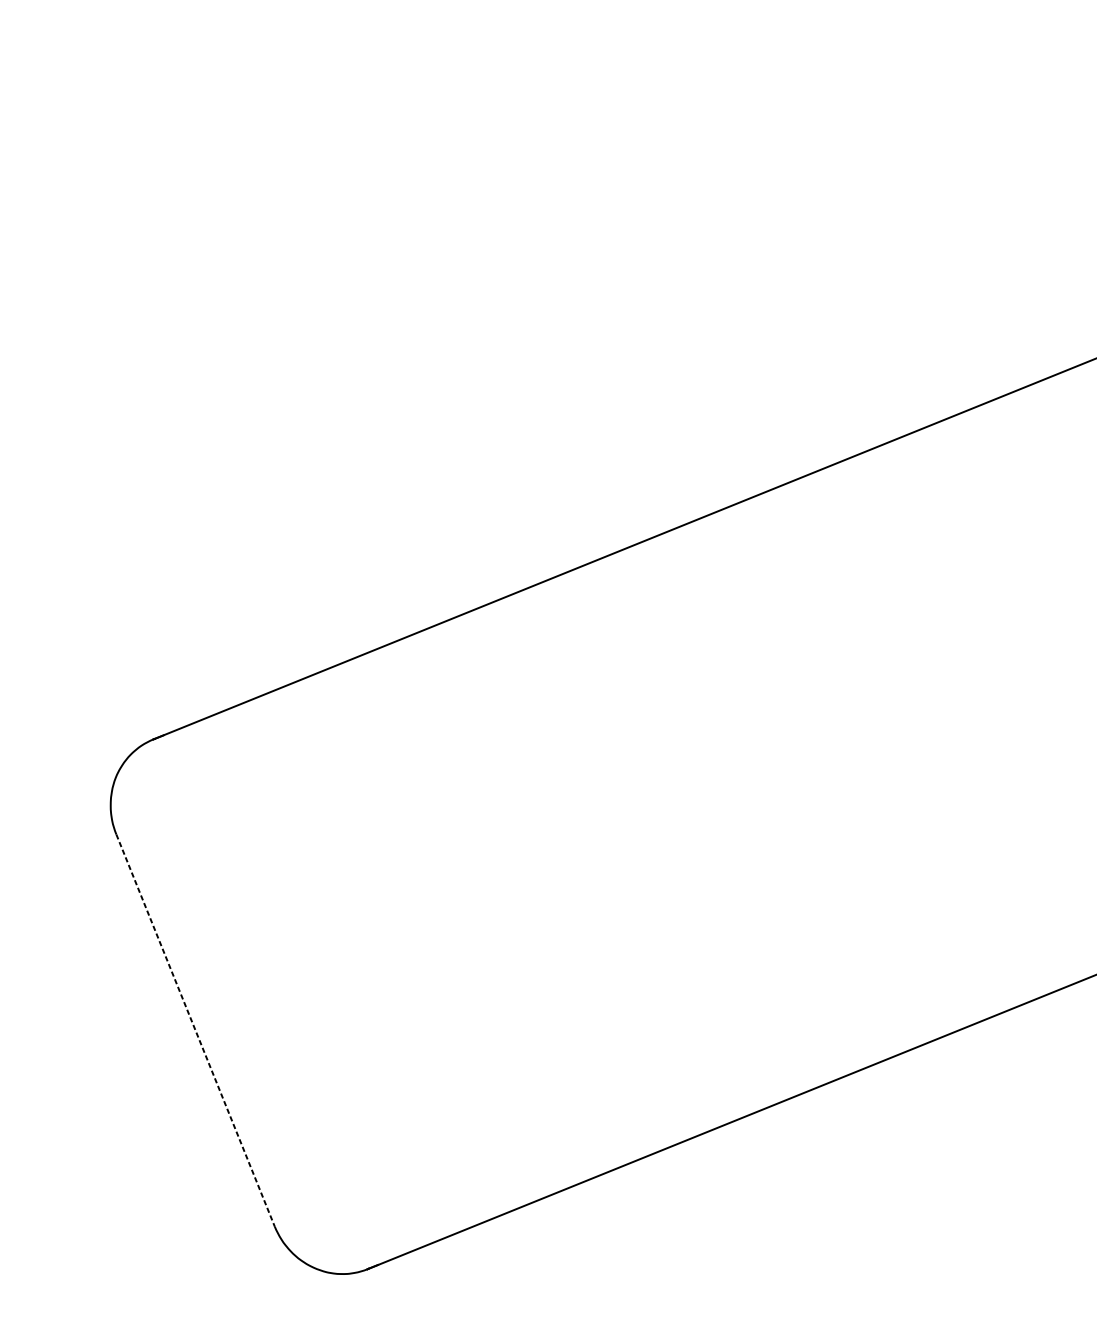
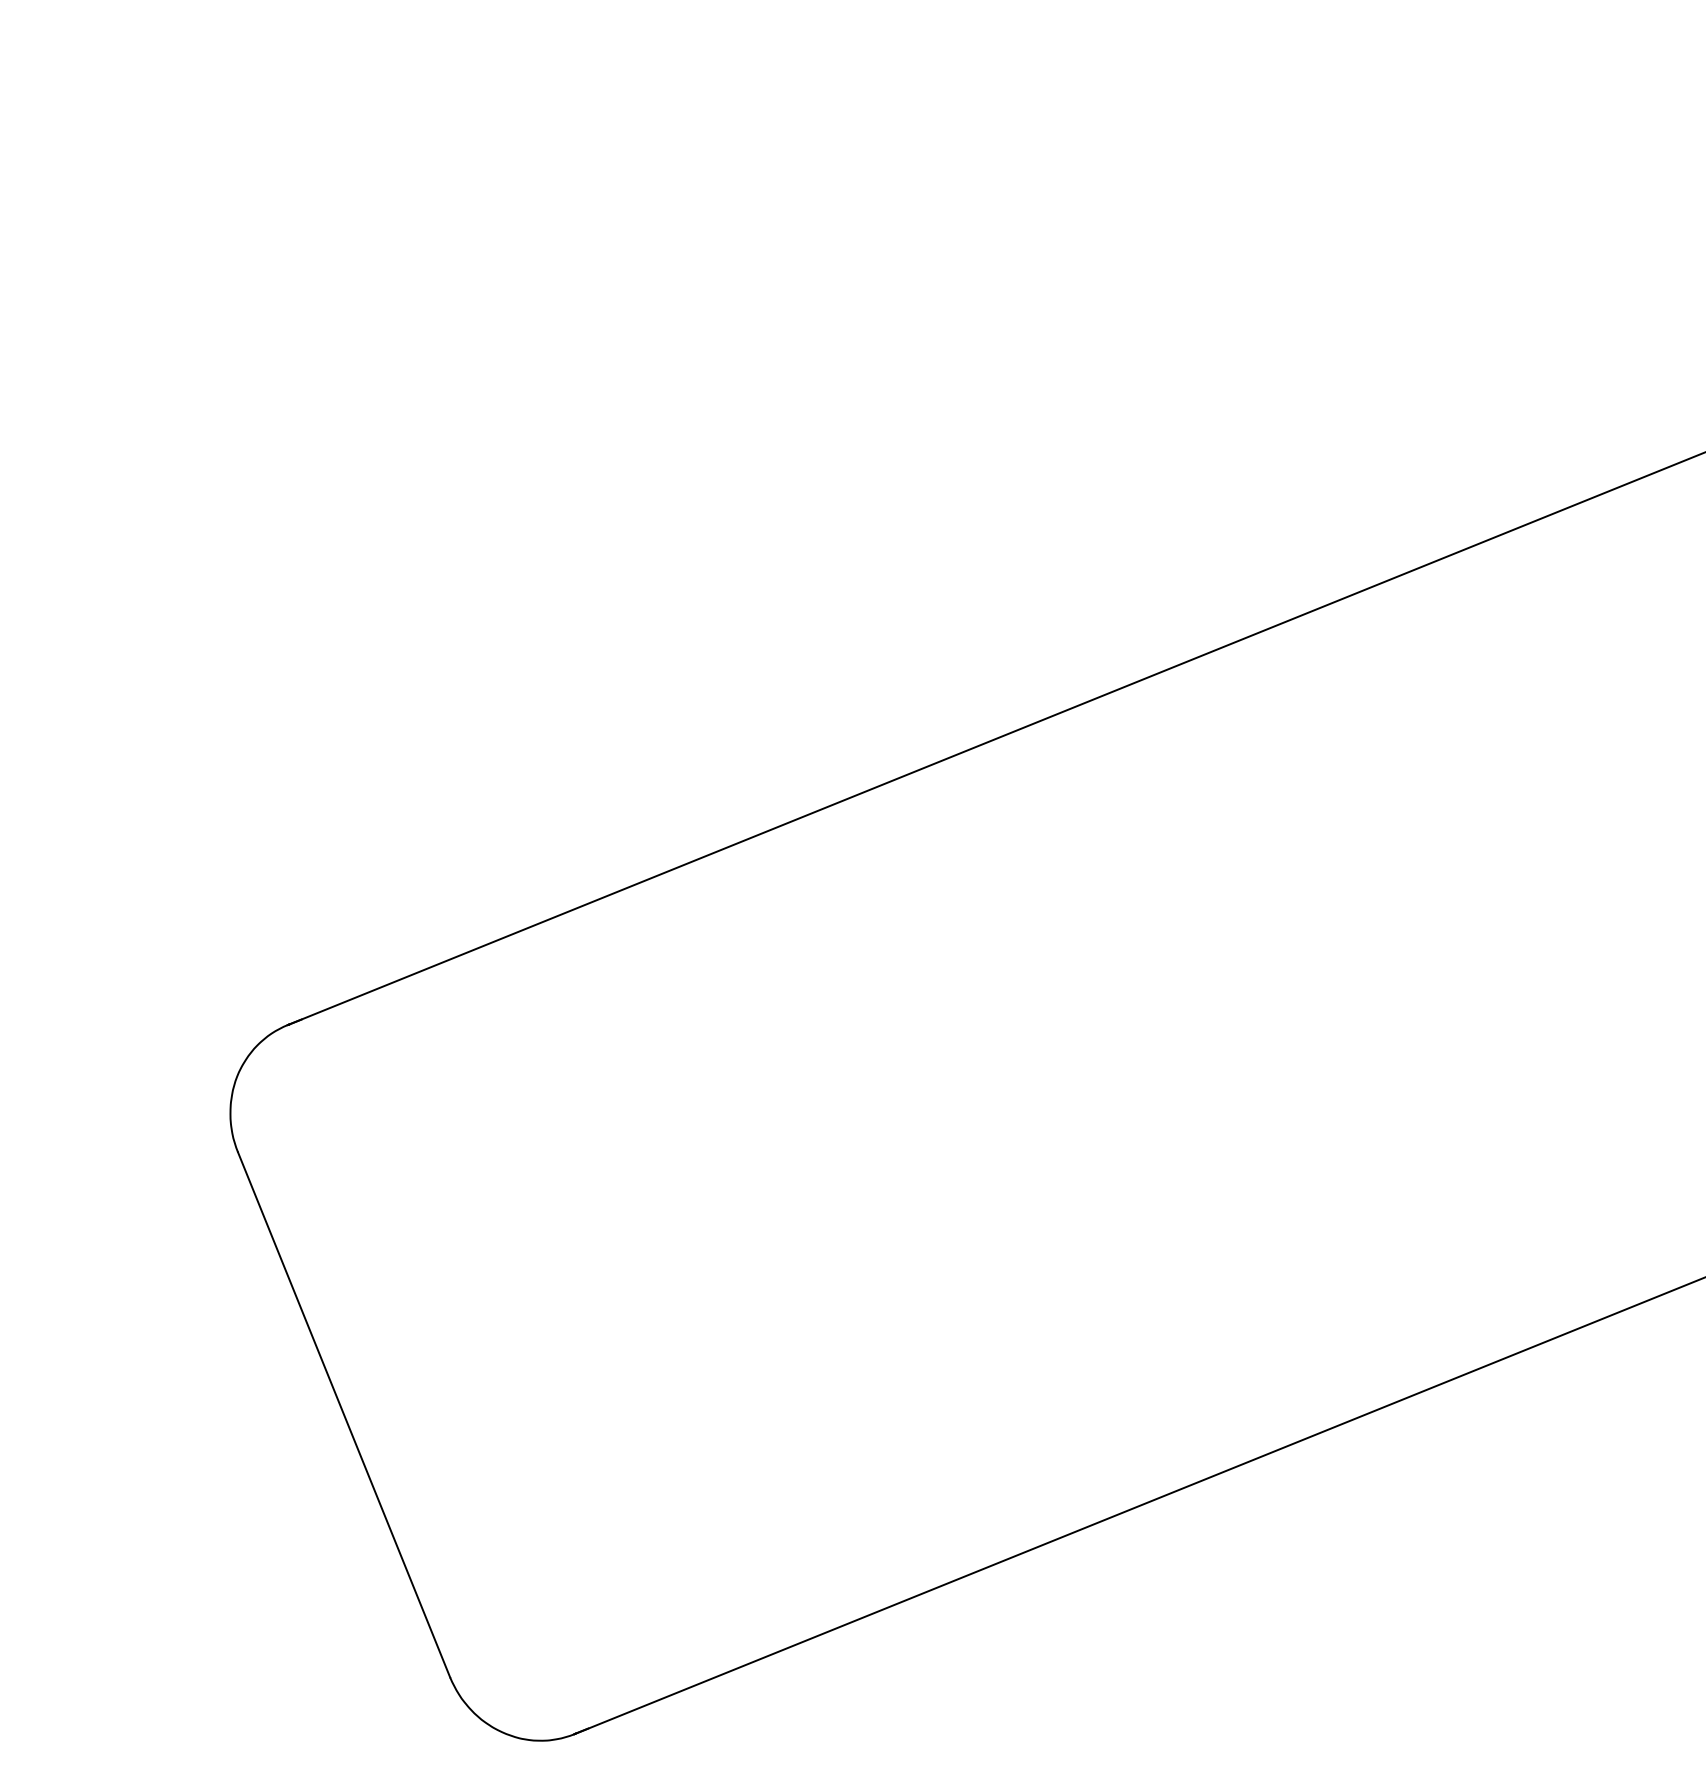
line: (195, 1031) -> (344, 1415), dashed -> solid

